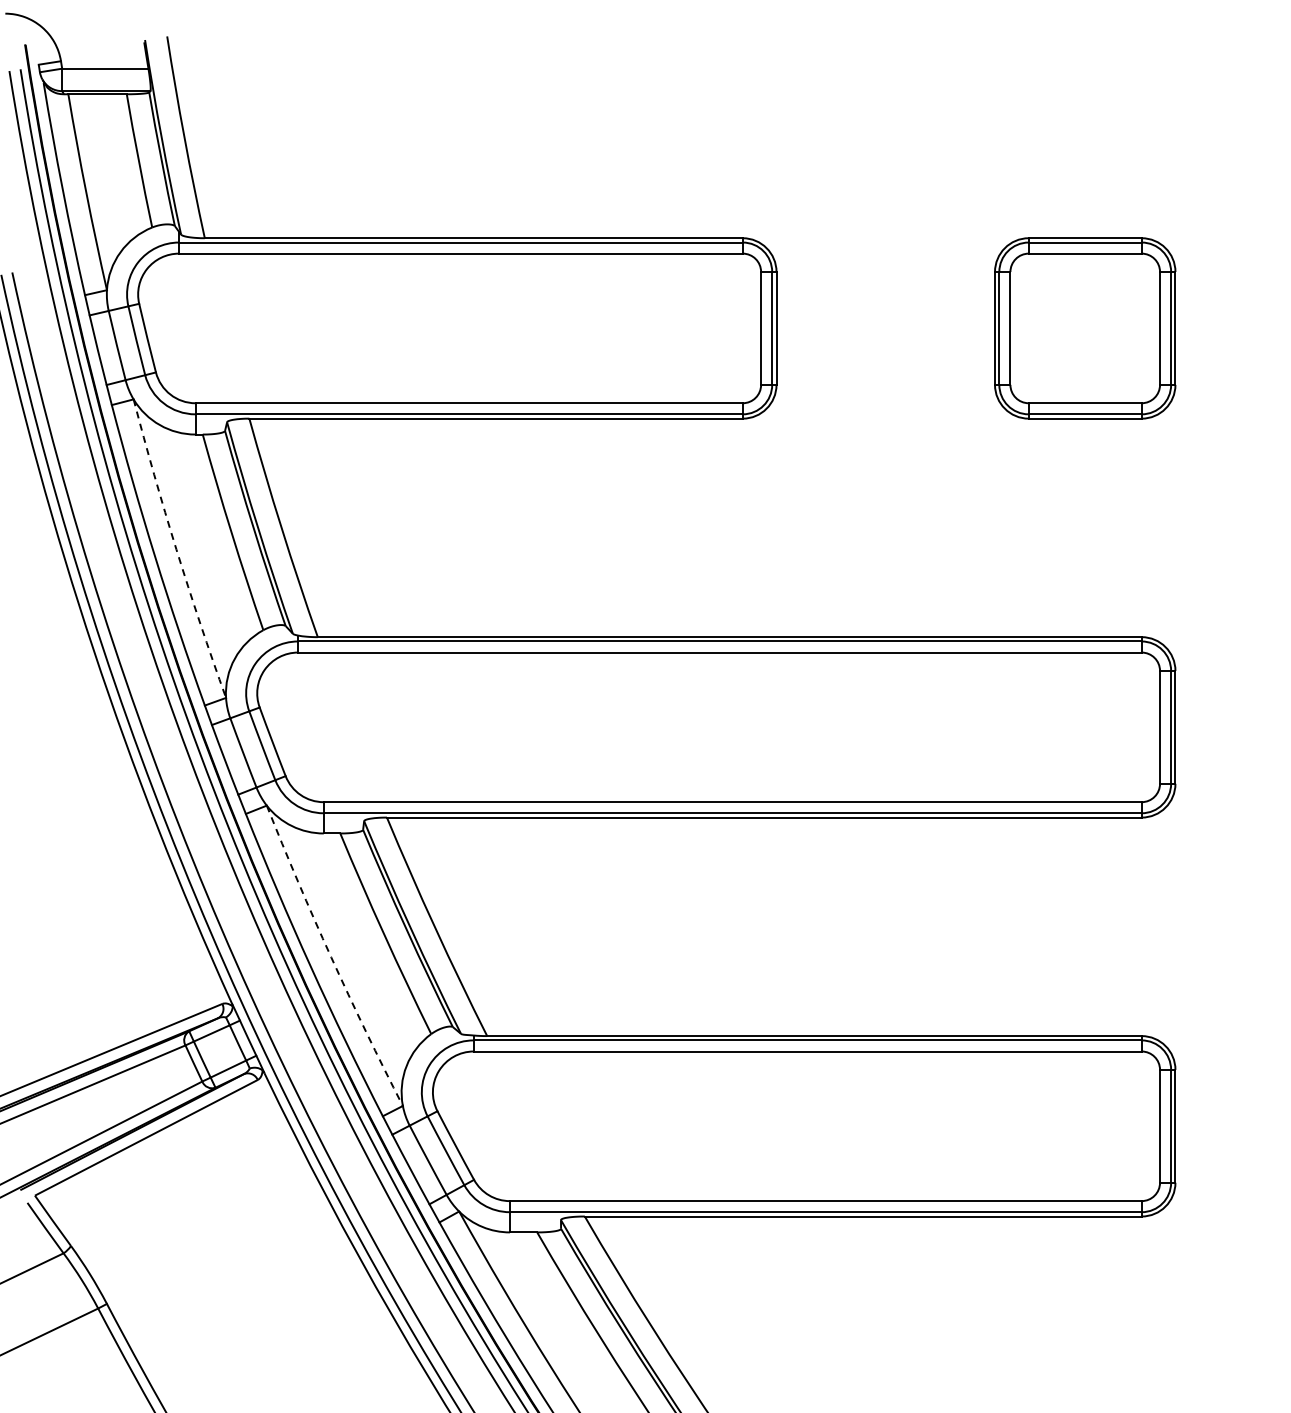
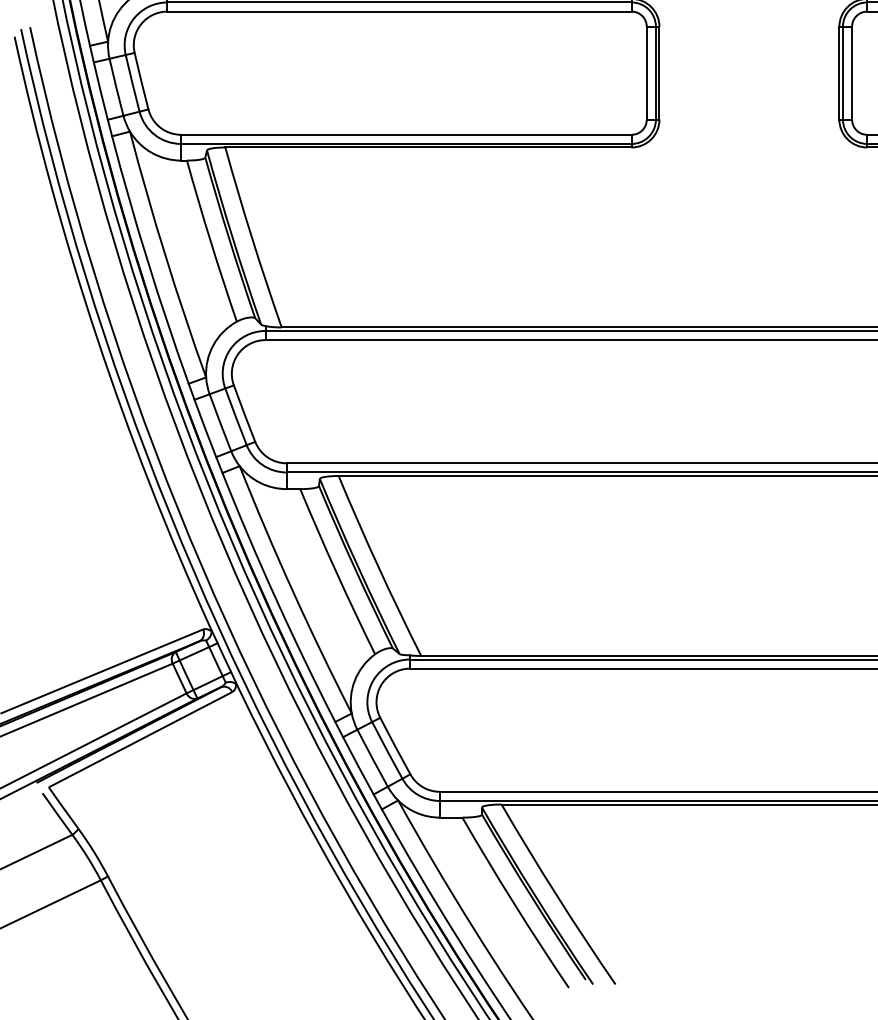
arc: (176, 549) -> (165, 255), dashed -> solid
arc: (331, 957) -> (292, 591), dashed -> solid

